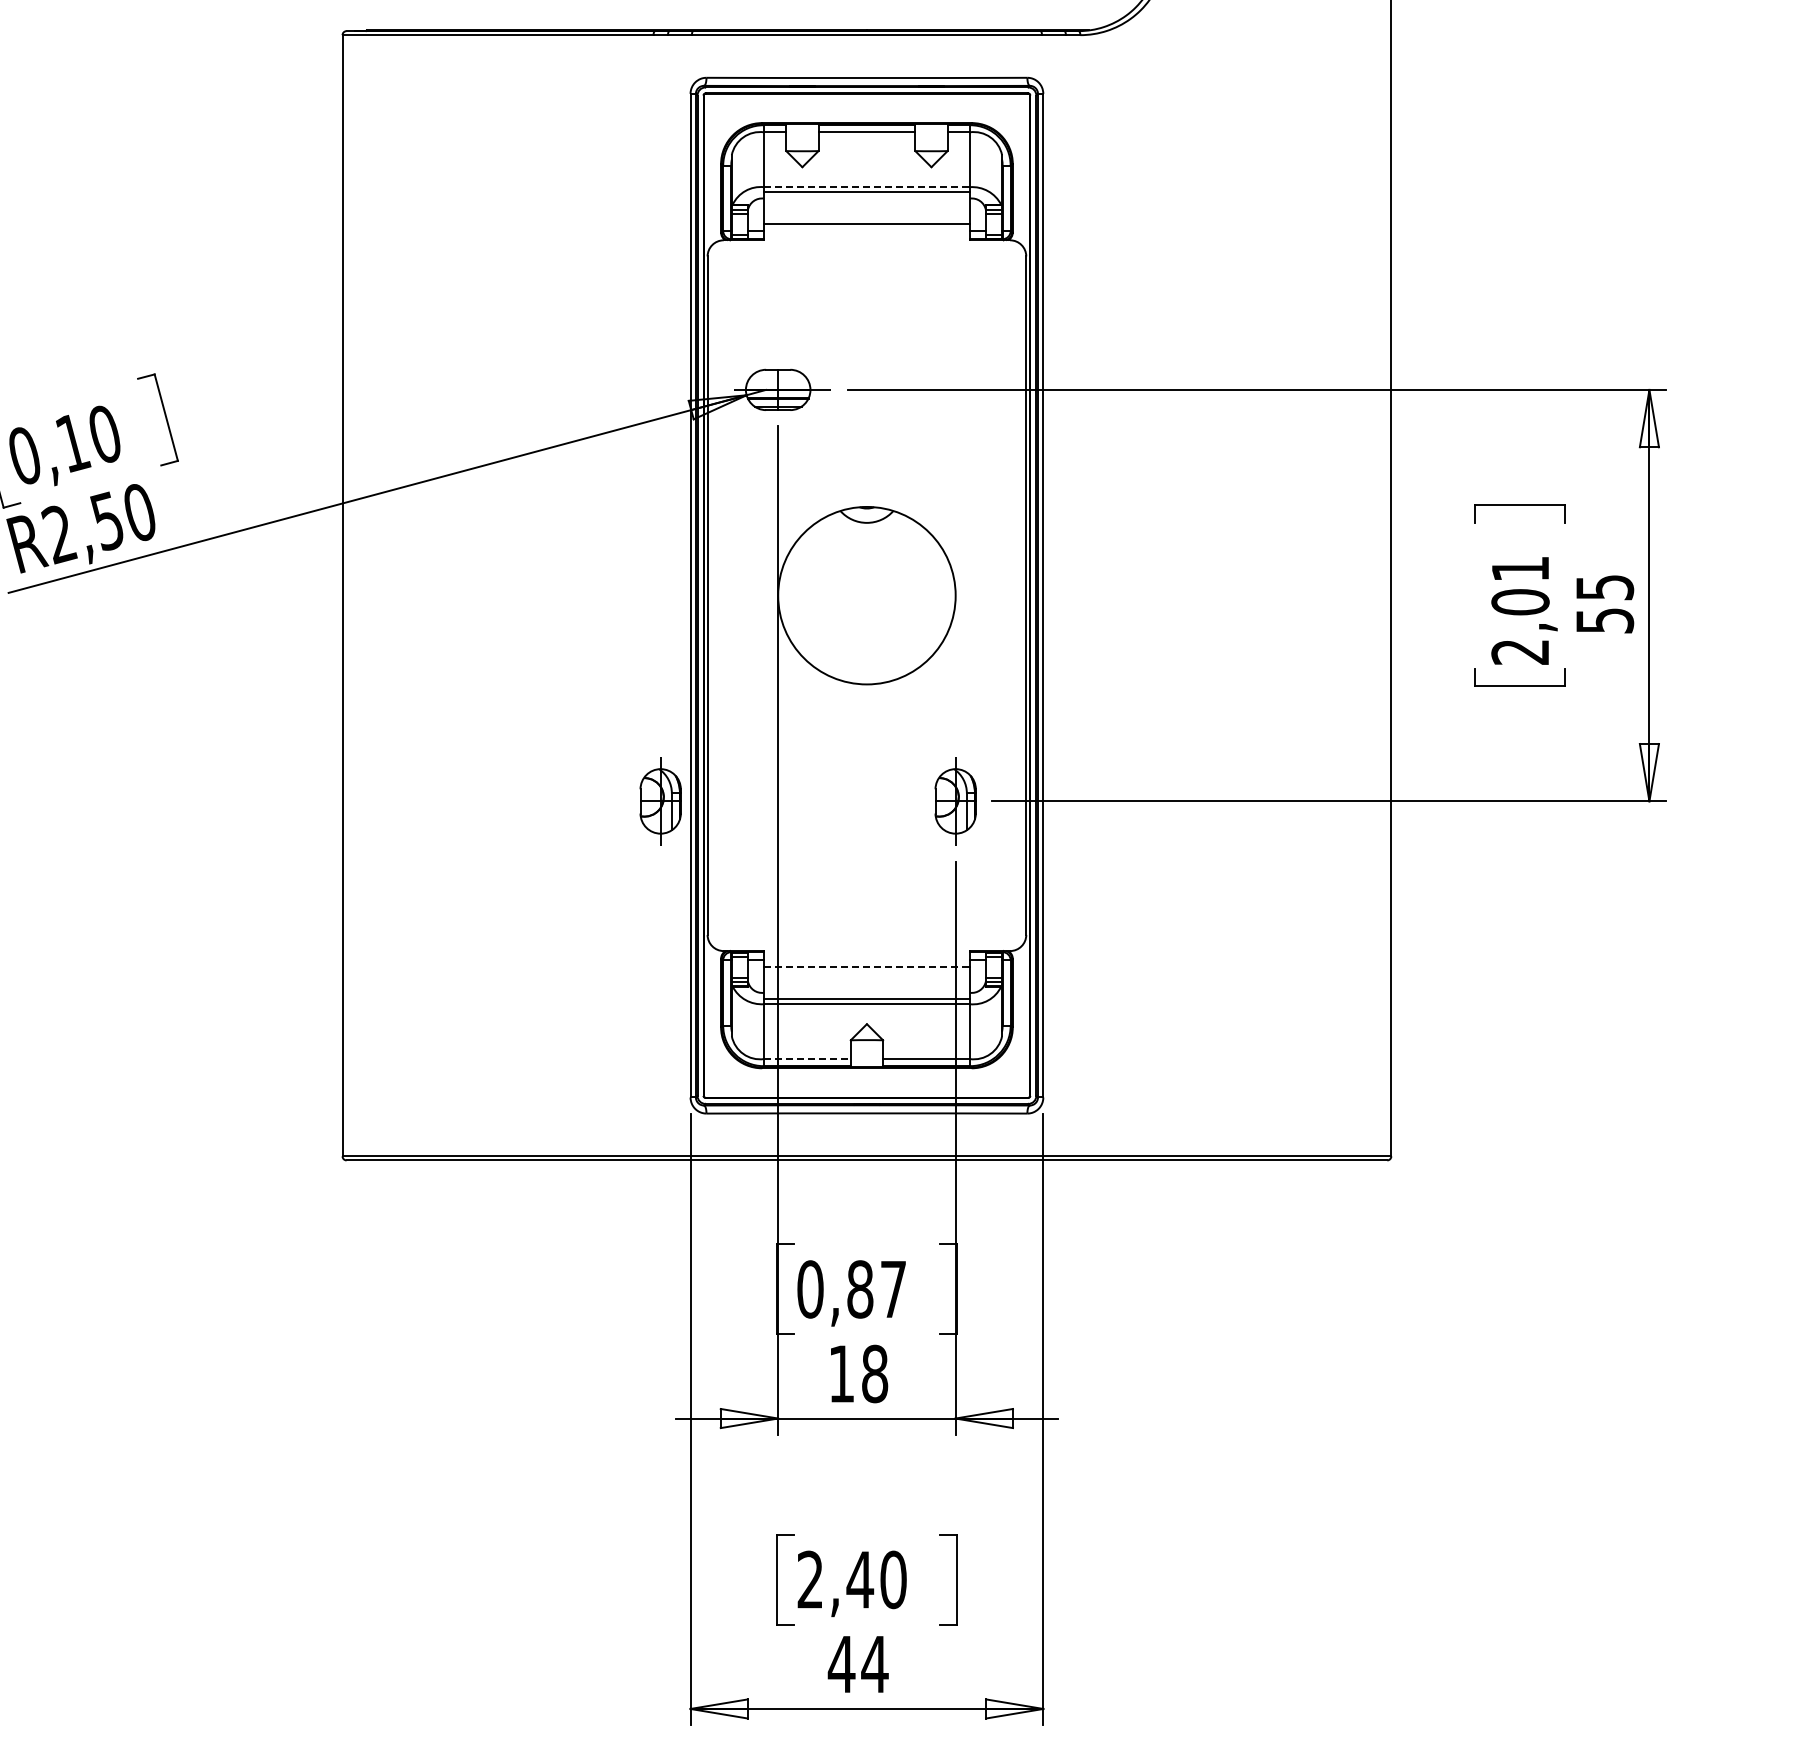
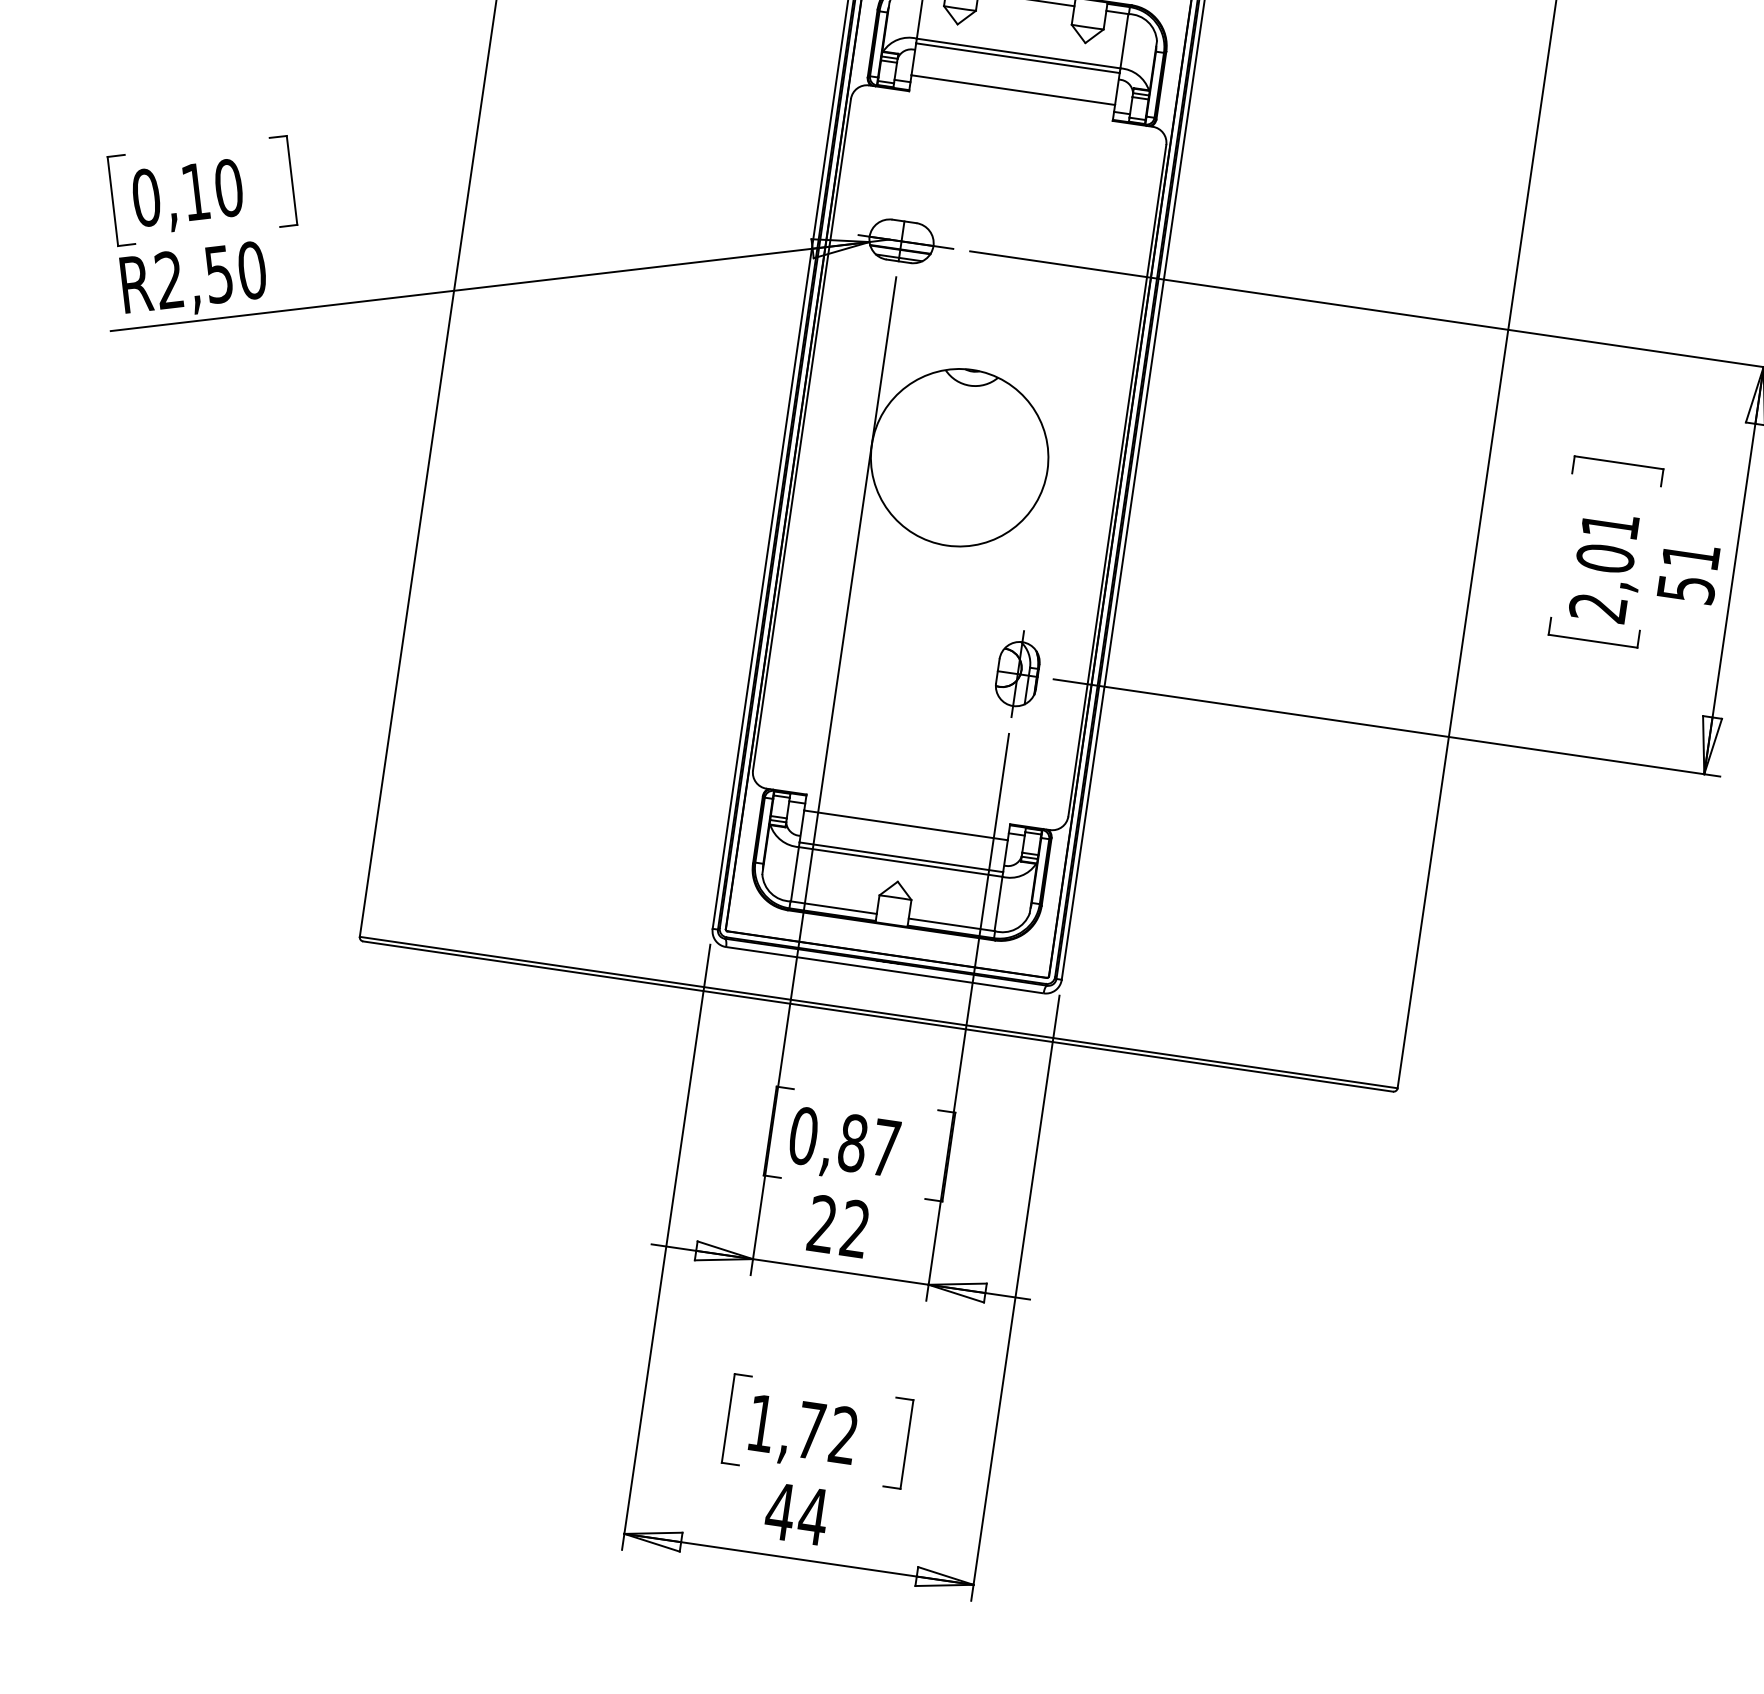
line: (866, 187) -> (1018, 53), dashed -> solid
text: (1605, 587) -> (1691, 556), 55 -> 51
part: (660, 801) -> (725, 631), removed
line: (866, 967) -> (905, 825), dashed -> solid
line: (807, 1059) -> (833, 908), dashed -> solid
text: (858, 1373) -> (839, 1226), 18 -> 22
text: (851, 1579) -> (802, 1429), 2,40 -> 1,72

